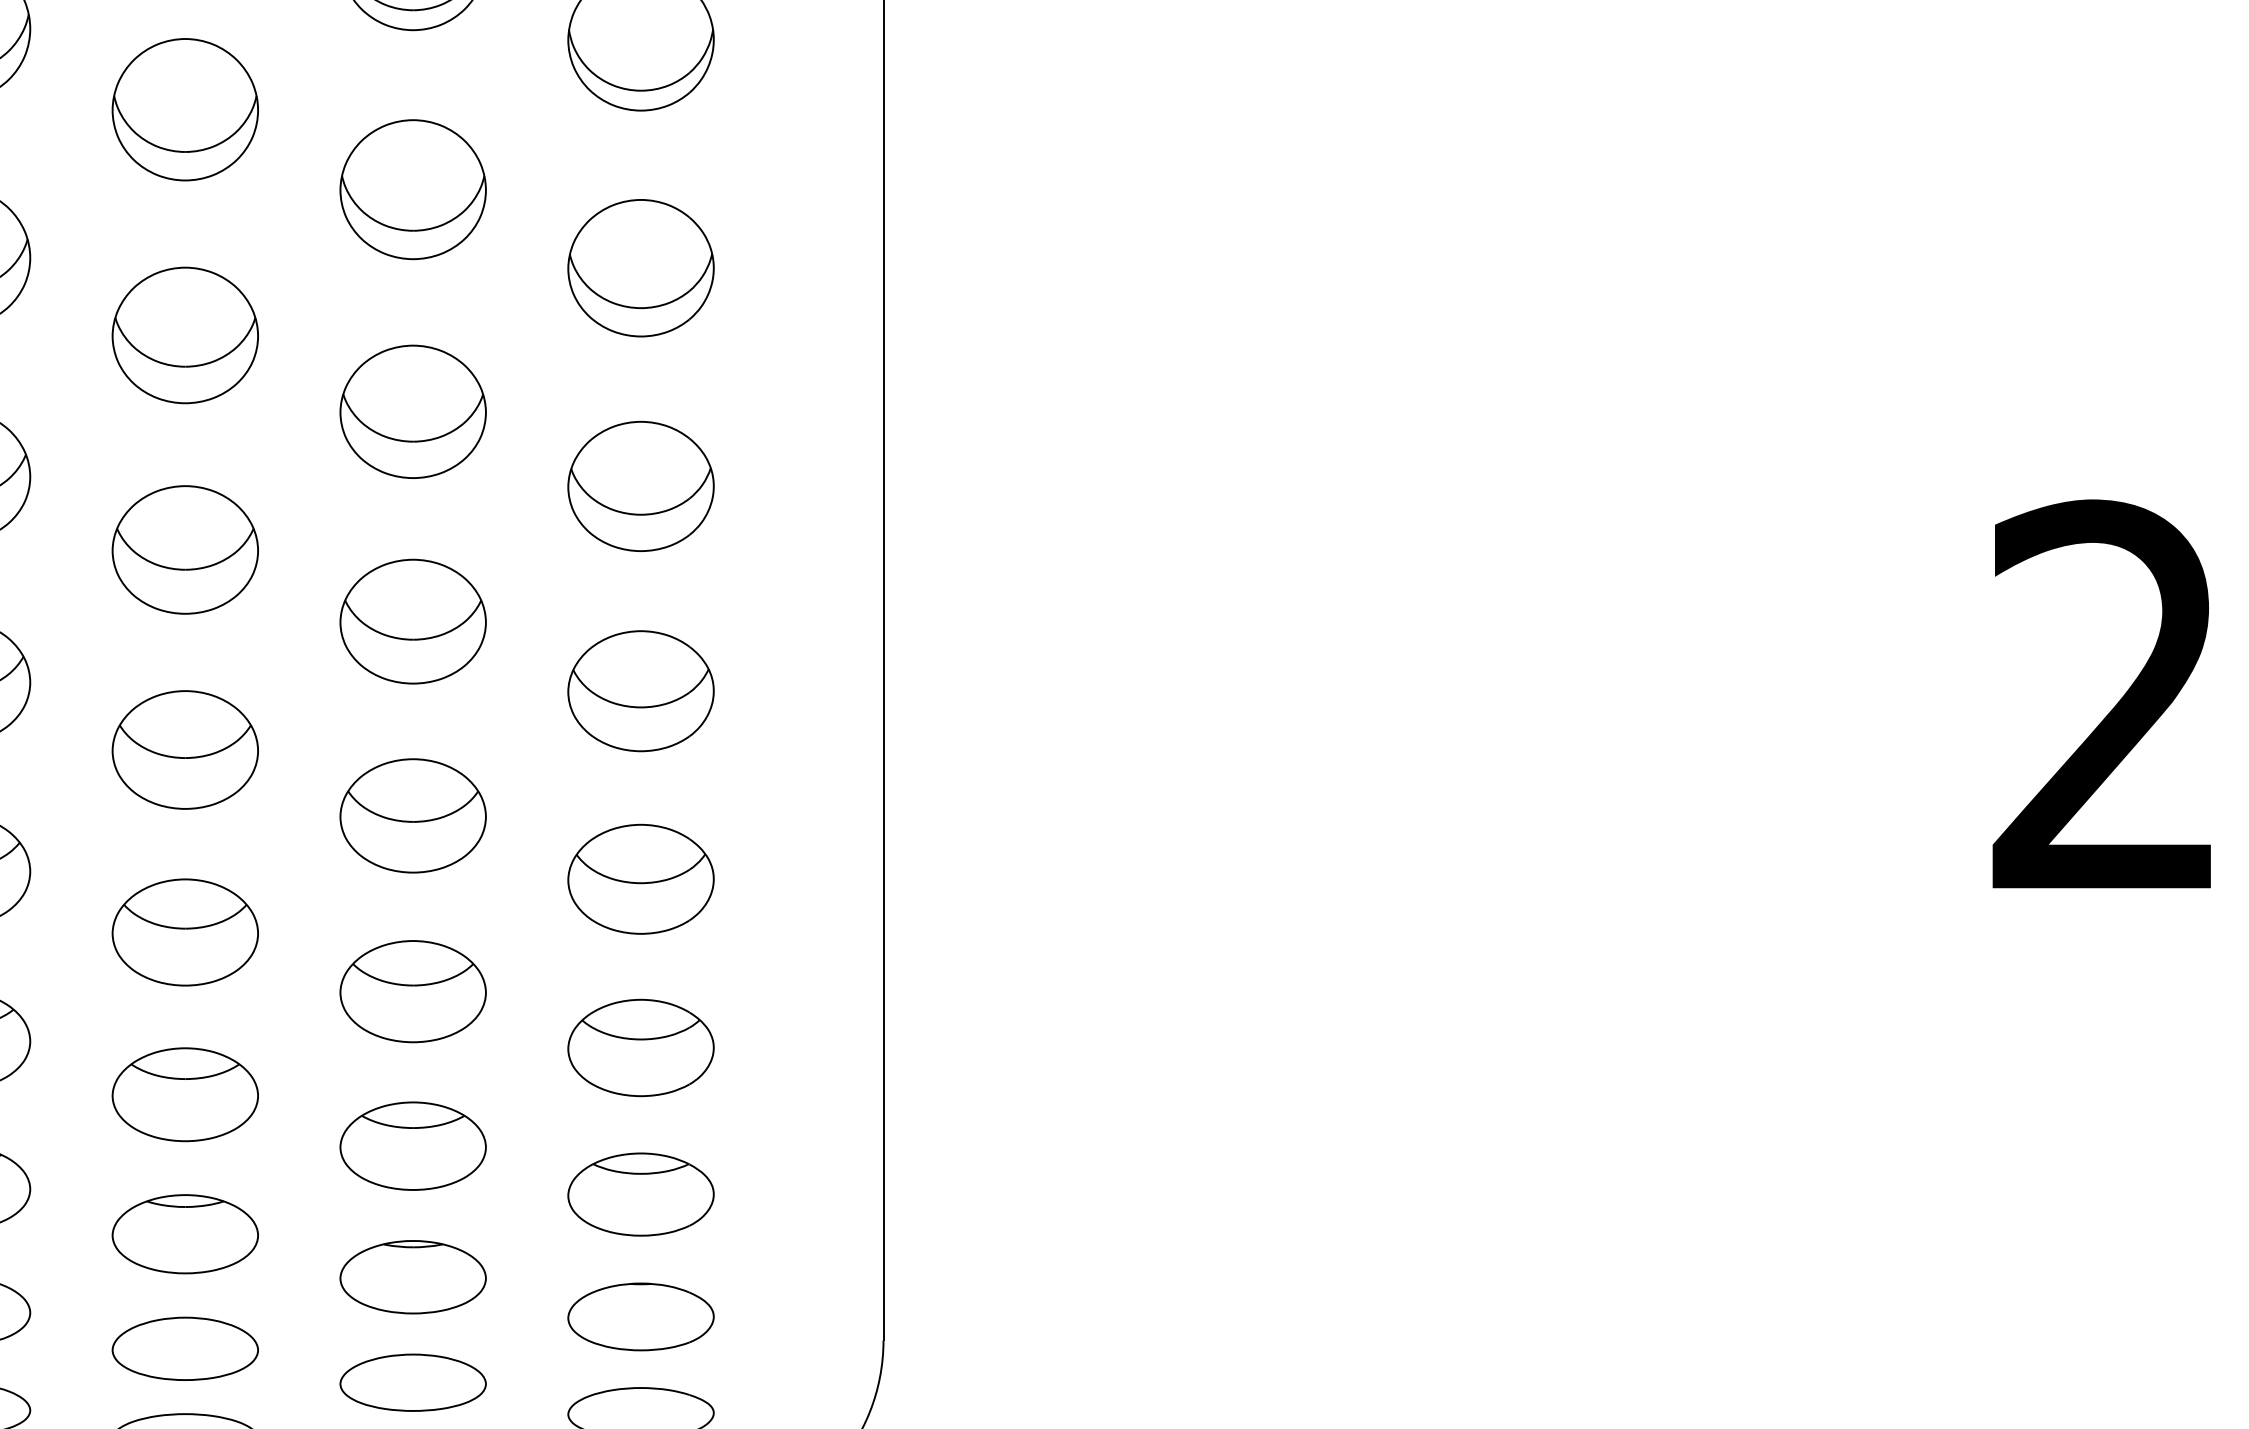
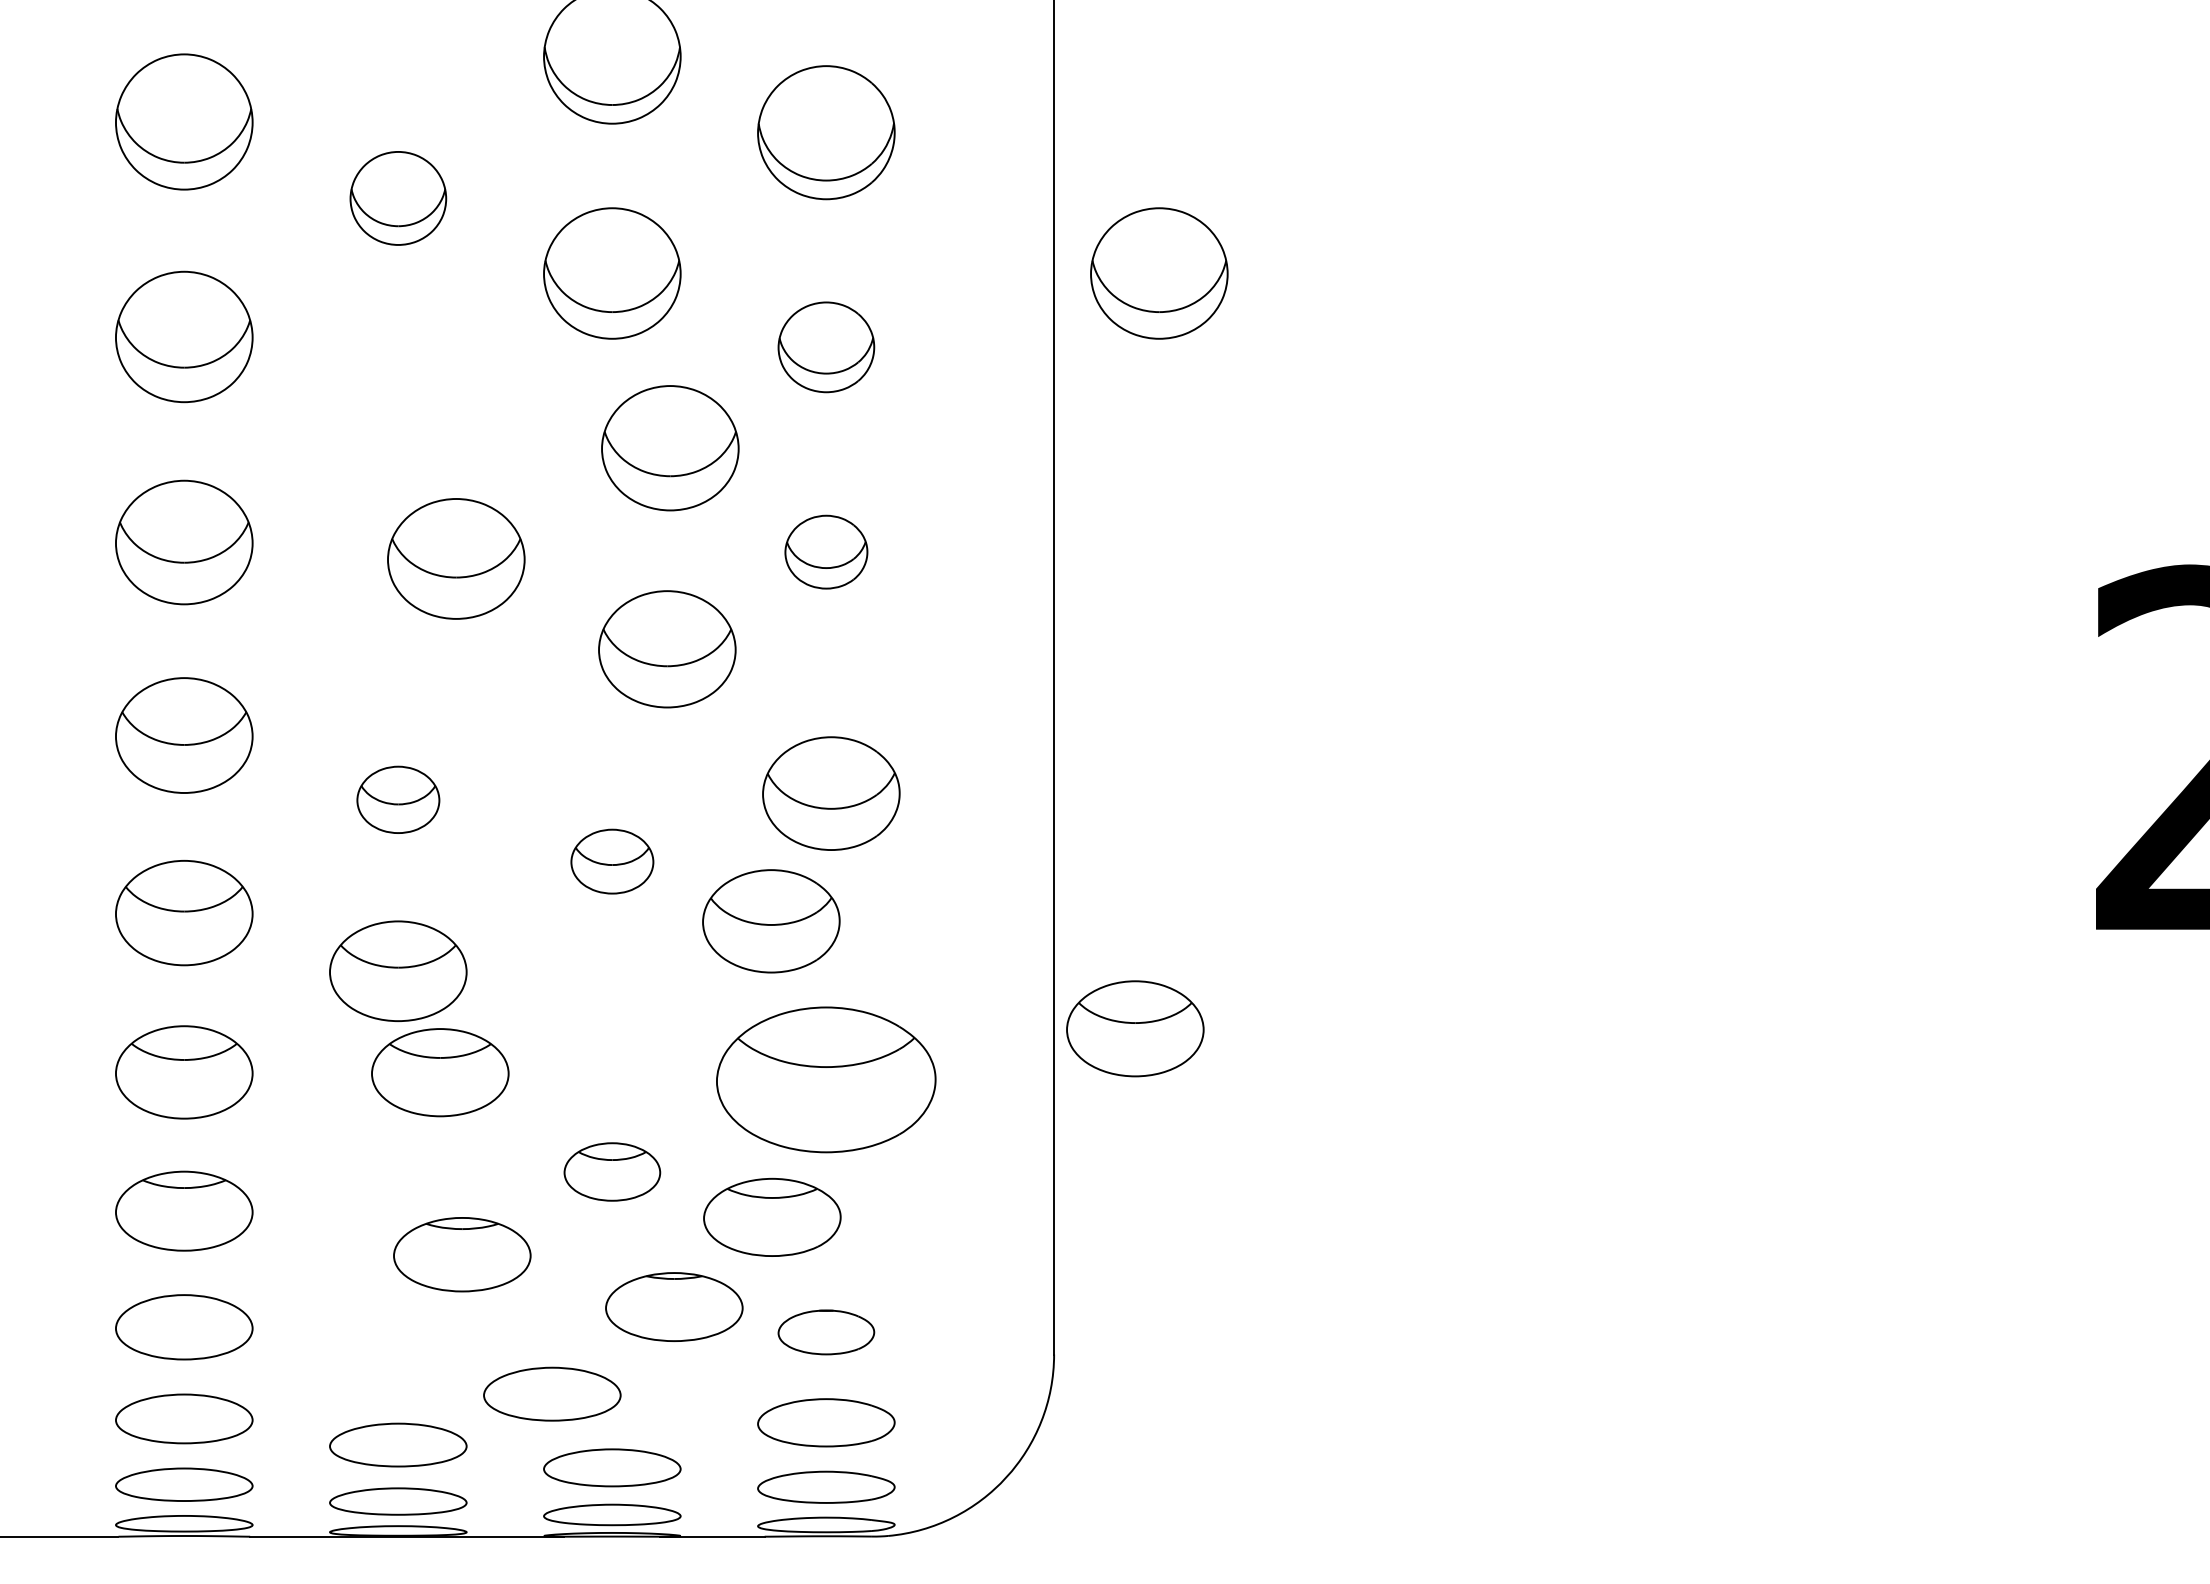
part: (185, 109) -> (398, 198), size x0.7
part: (995, 189) -> (1159, 273), added
part: (641, 268) -> (826, 347), size x0.7
part: (185, 334) -> (398, 409), removed
part: (413, 412) -> (670, 448), moved
part: (641, 485) -> (826, 551), size x0.6
part: (185, 549) -> (456, 558), moved
part: (413, 621) -> (667, 649), moved
part: (641, 691) -> (831, 793), moved
part: (185, 749) -> (398, 799), size x0.6
part: (413, 815) -> (612, 861), size x0.6
part: (641, 879) -> (771, 921), moved
part: (413, 991) -> (1135, 1028), moved
part: (641, 1047) -> (826, 1079), size x1.6
part: (185, 1094) -> (440, 1072), moved
part: (413, 1145) -> (612, 1171), size x0.7
part: (641, 1193) -> (772, 1216), moved
part: (185, 1234) -> (462, 1254), moved
part: (413, 1276) -> (674, 1306), moved
part: (641, 1317) -> (826, 1332), size x0.7
part: (185, 1349) -> (398, 1362), removed
part: (413, 1382) -> (552, 1393), moved

